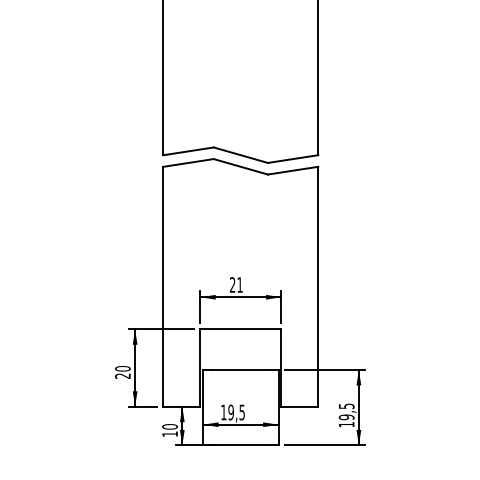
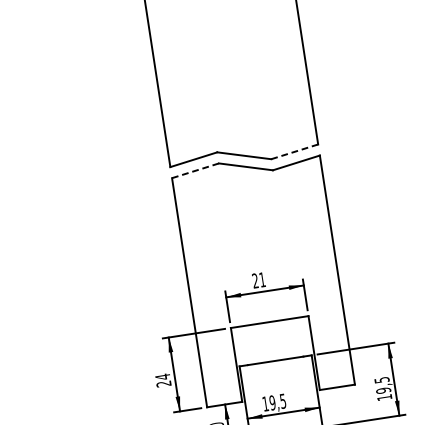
line: (293, 159) -> (295, 152), solid -> dashed
line: (188, 163) -> (195, 171), solid -> dashed
text: (122, 368) -> (162, 376), 20 -> 24

